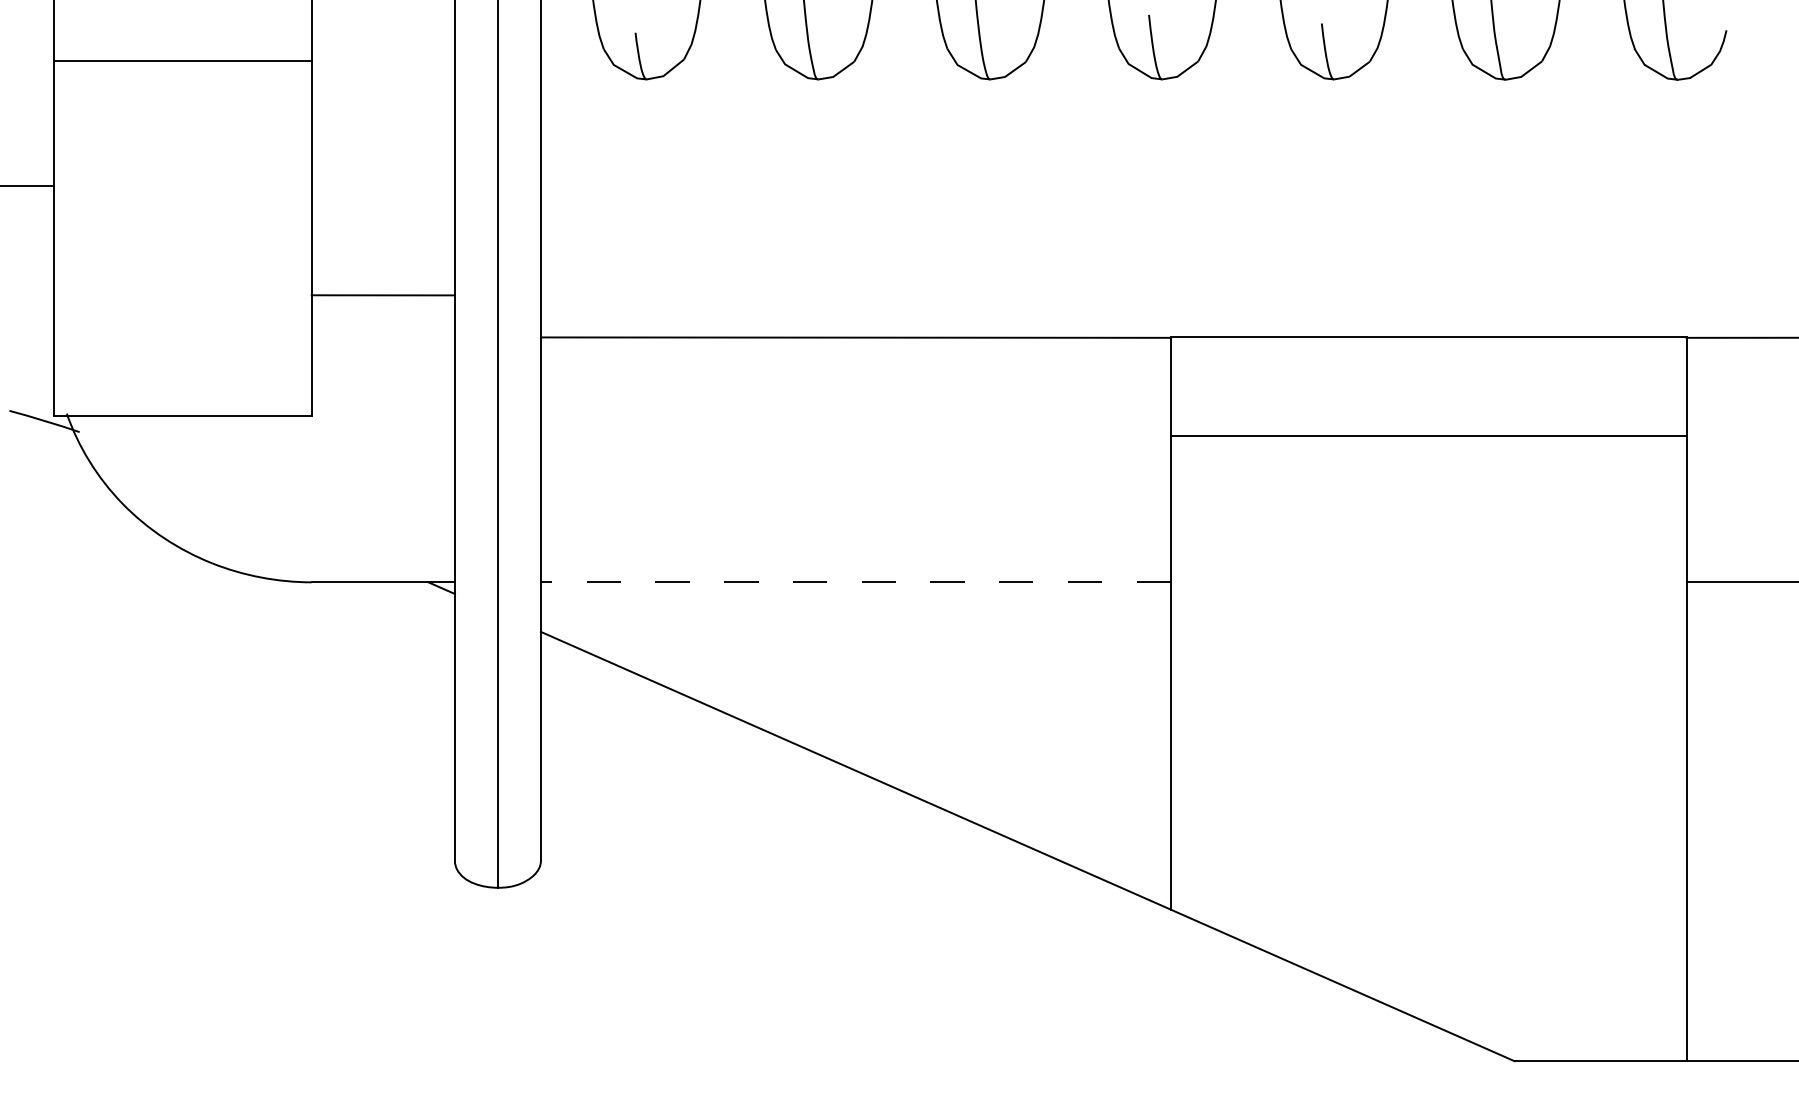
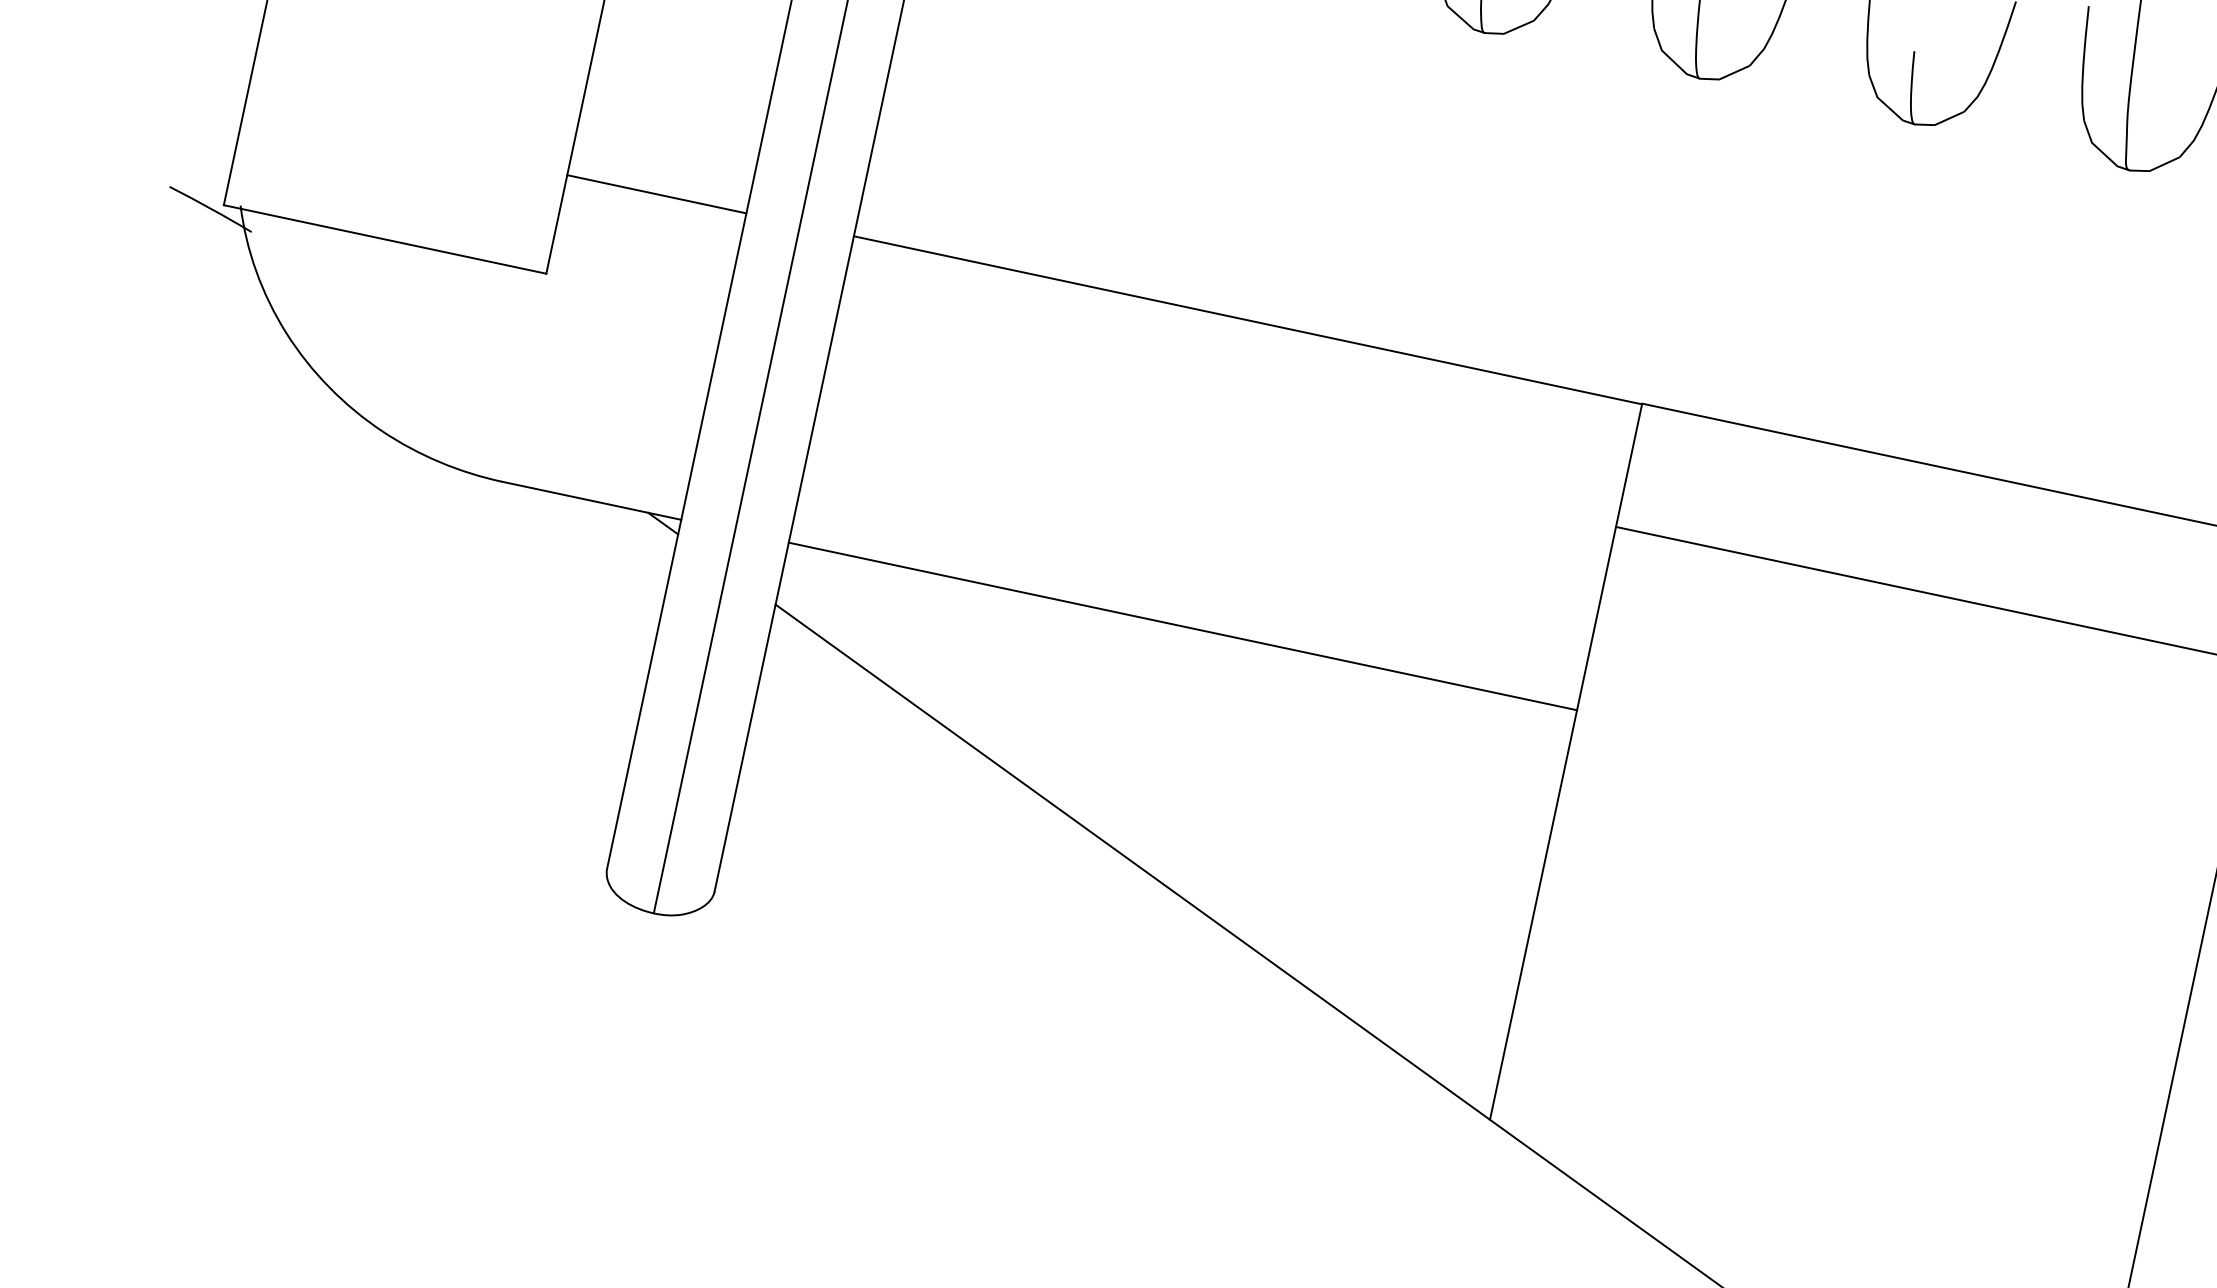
line: (382, 295) -> (655, 194), moved
line: (855, 582) -> (1182, 626), dashed -> solid

